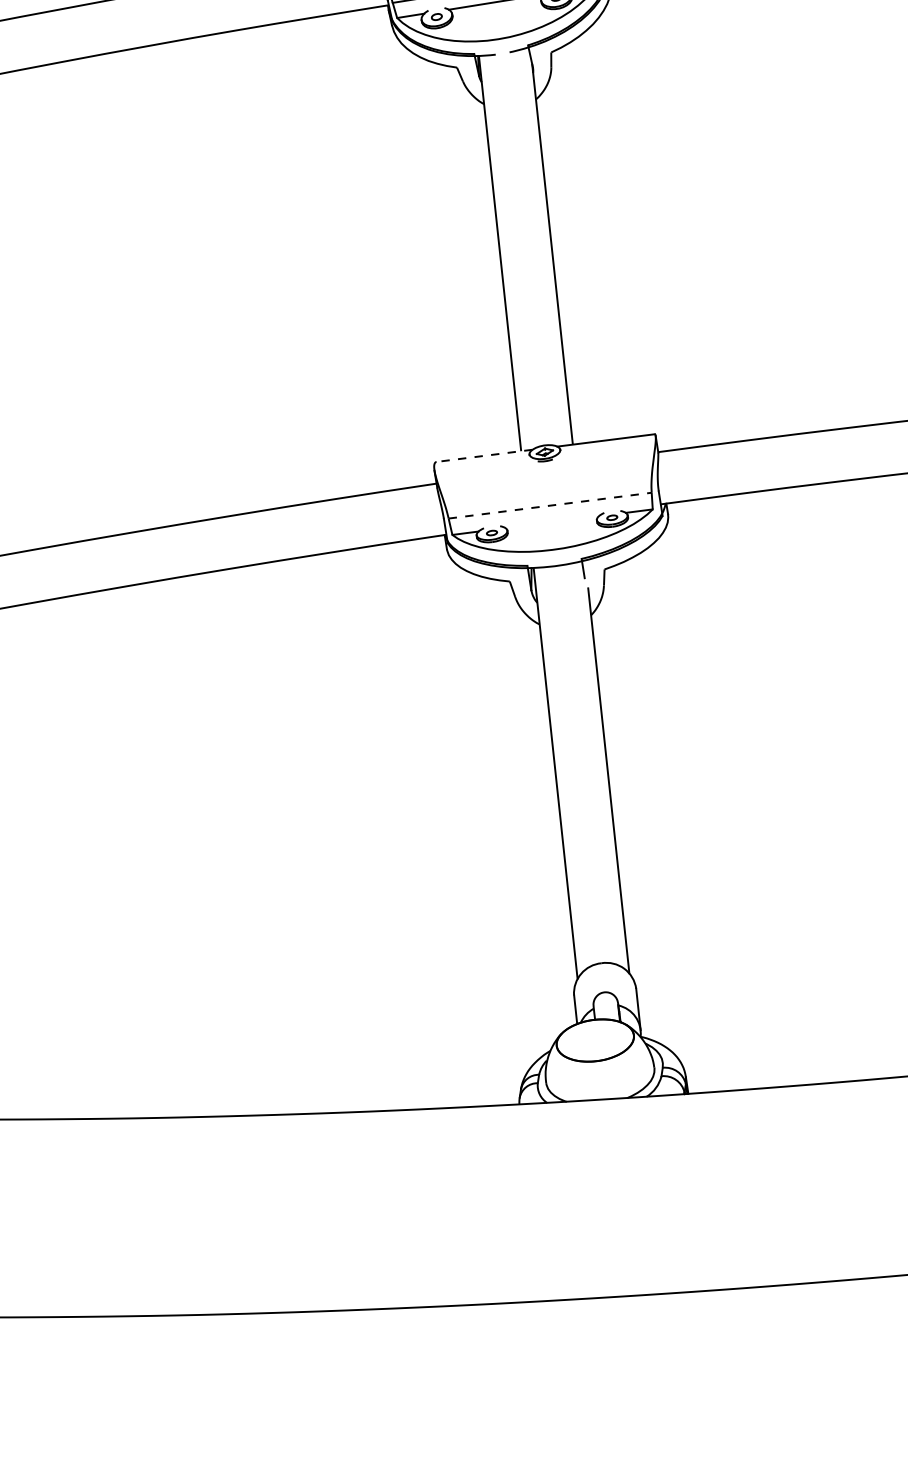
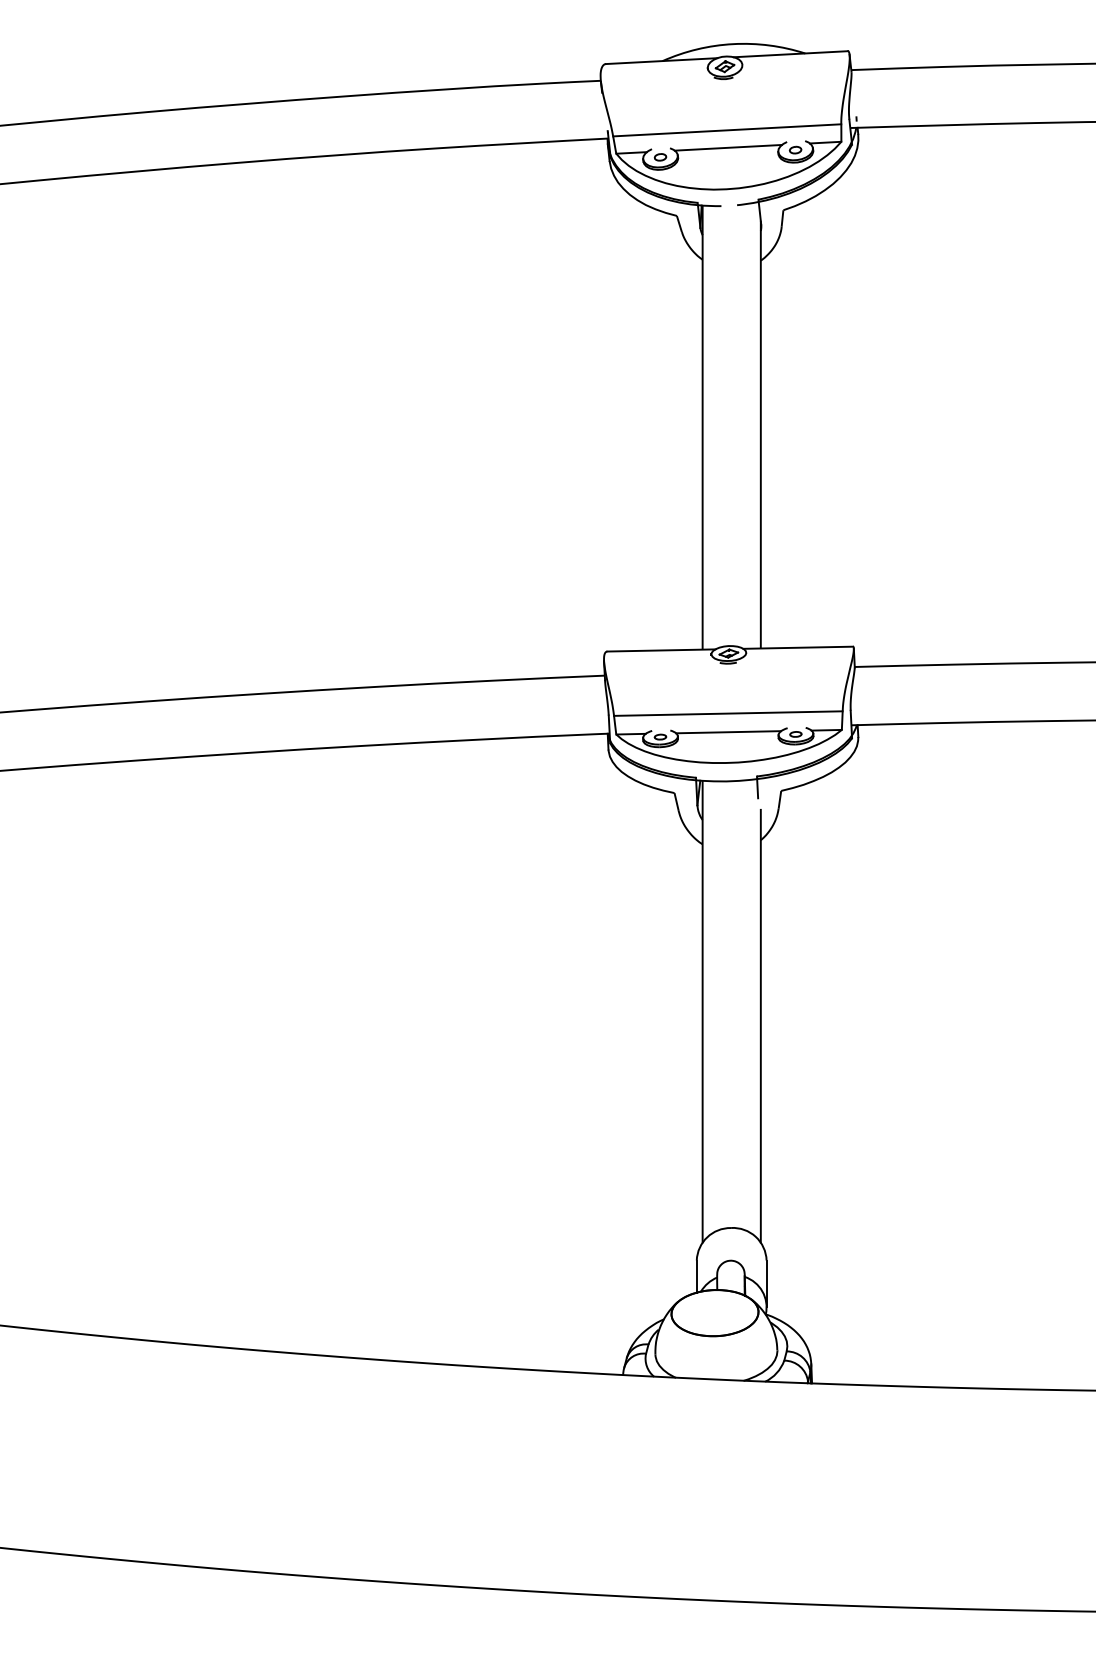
line: (484, 455) -> (661, 650), dashed -> solid
line: (550, 505) -> (728, 713), dashed -> solid
line: (552, 522) -> (728, 732), added

